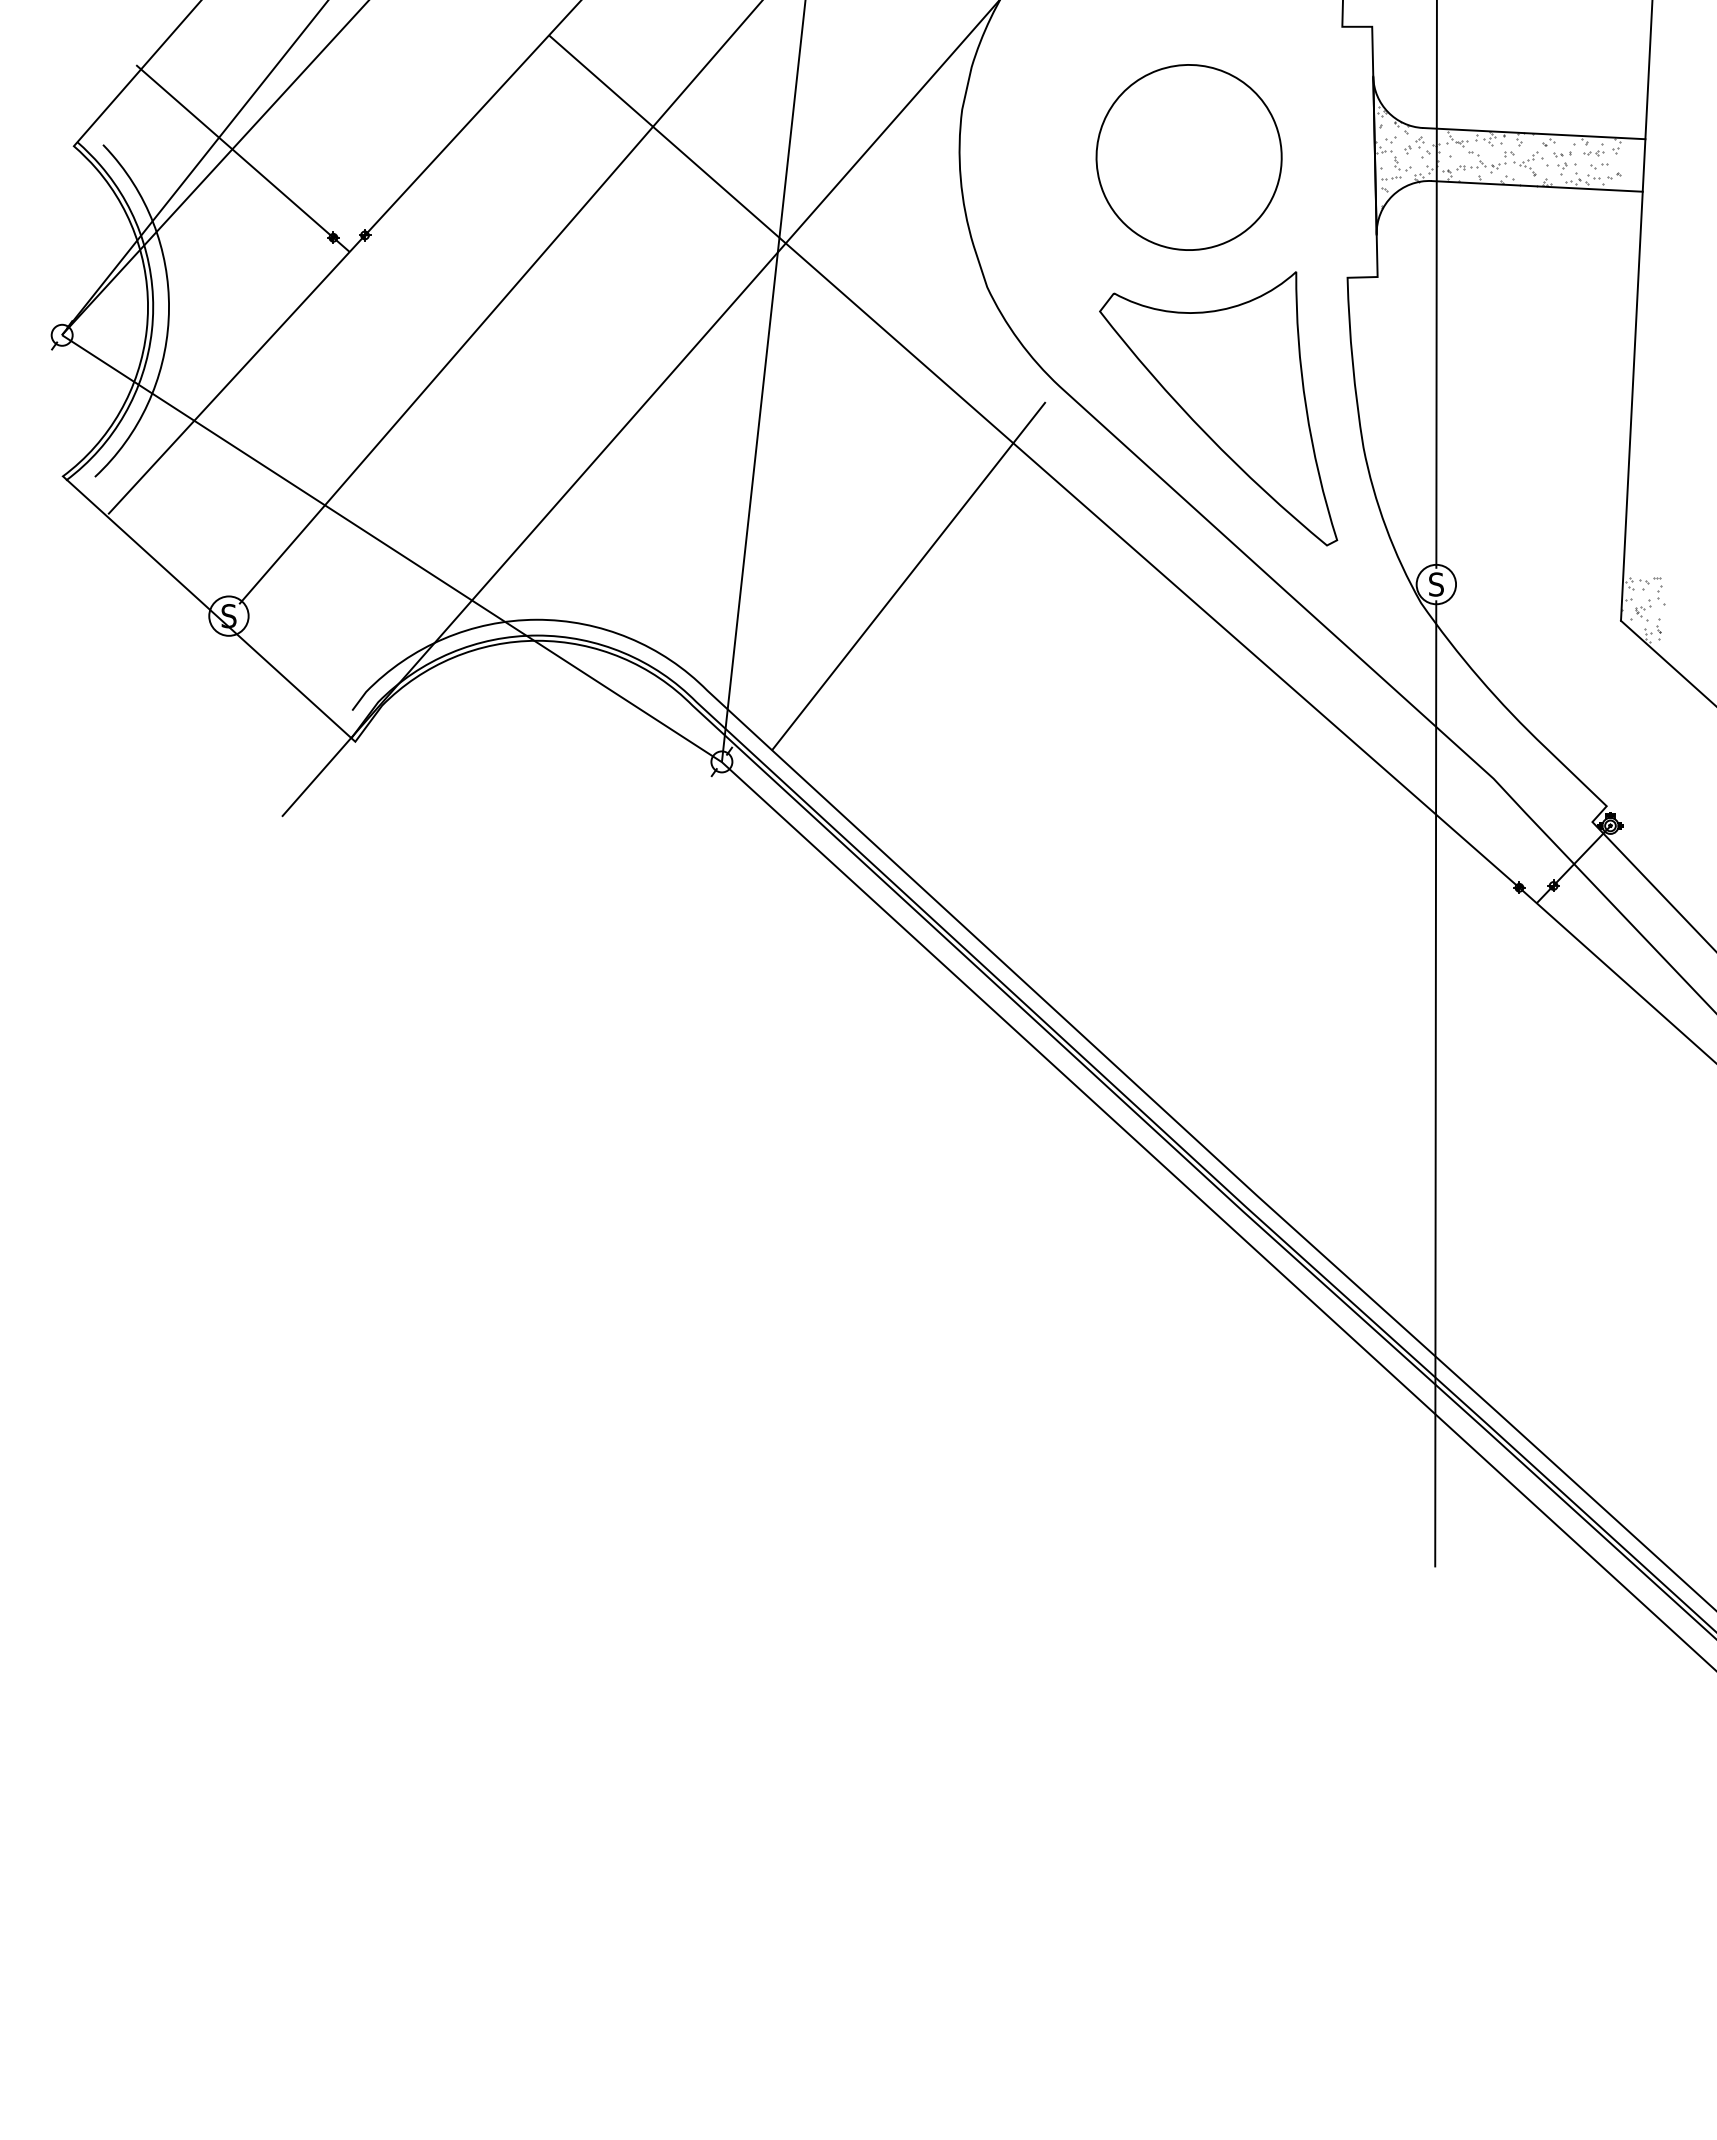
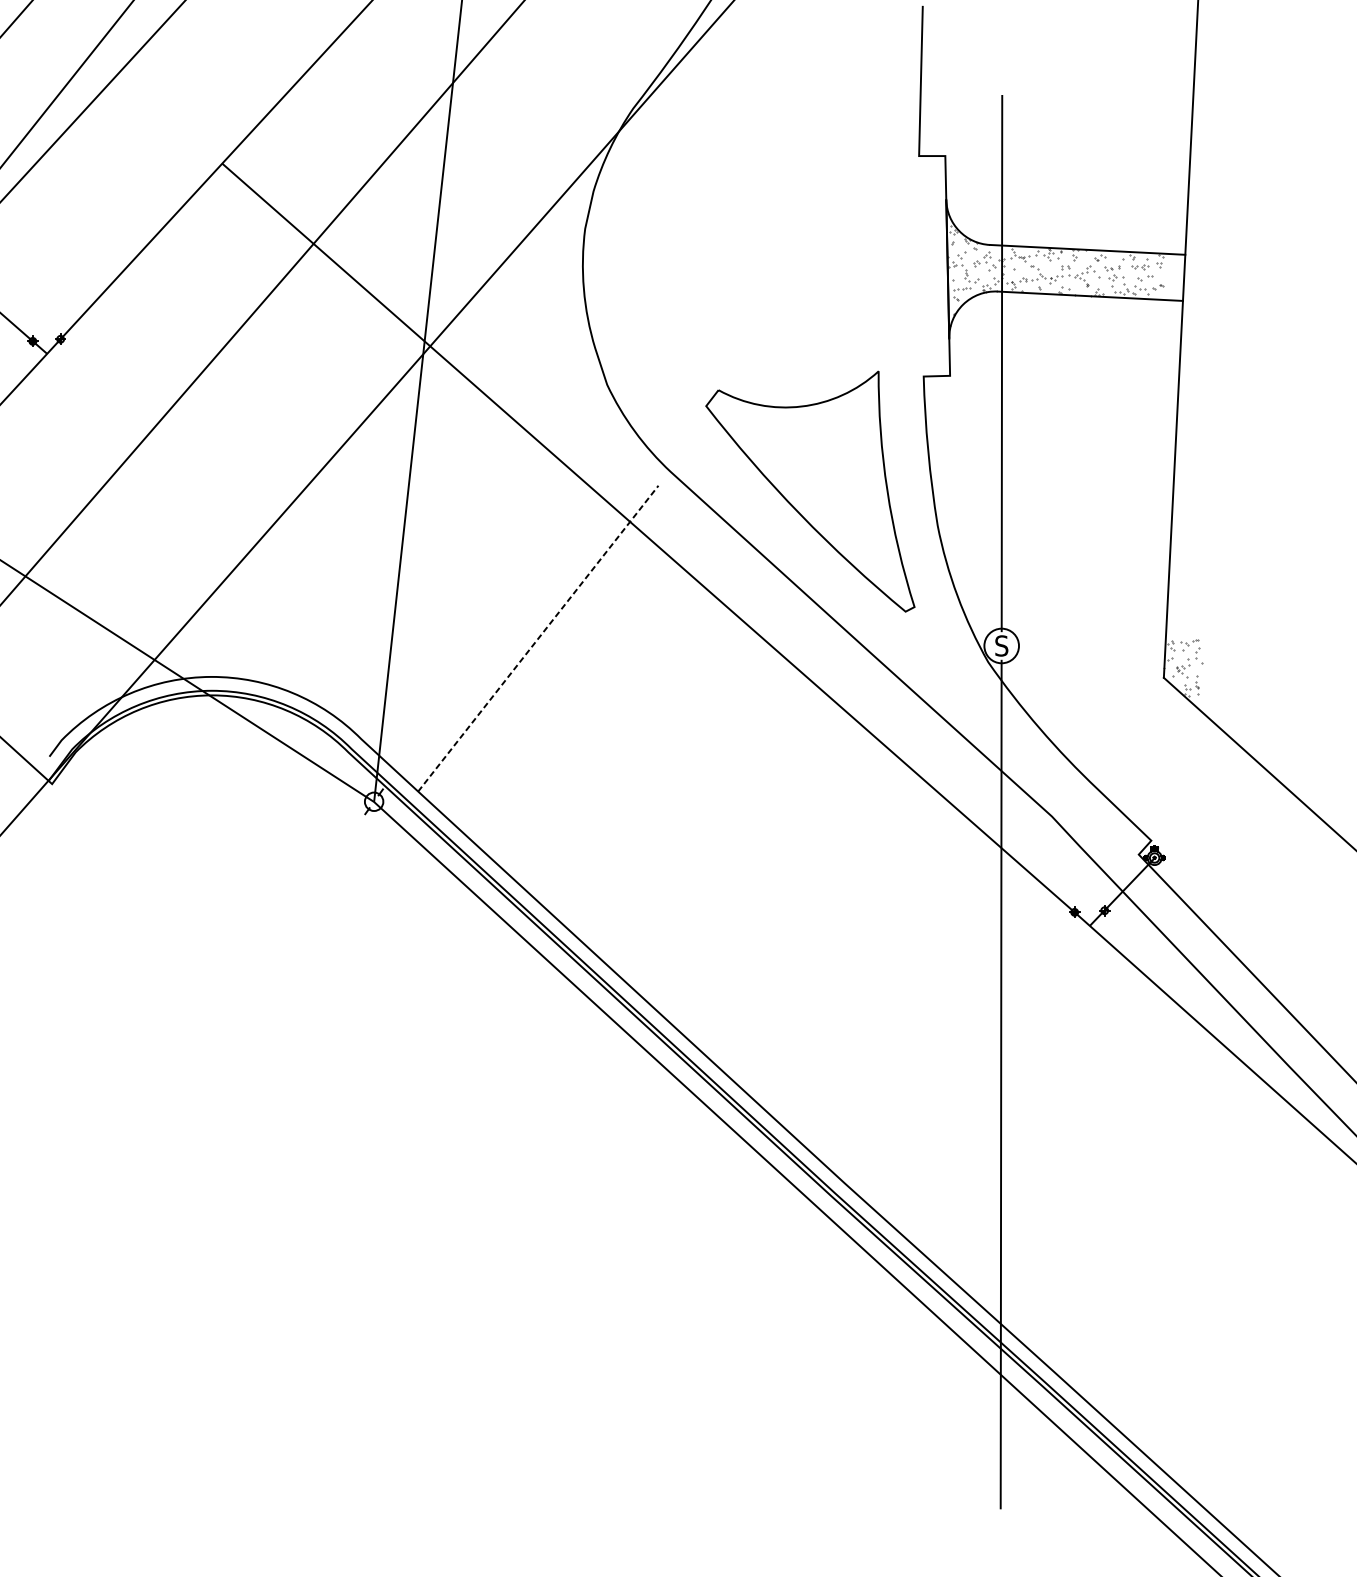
part: (1188, 157) -> (783, 270), removed
line: (909, 575) -> (538, 638), solid -> dashed

